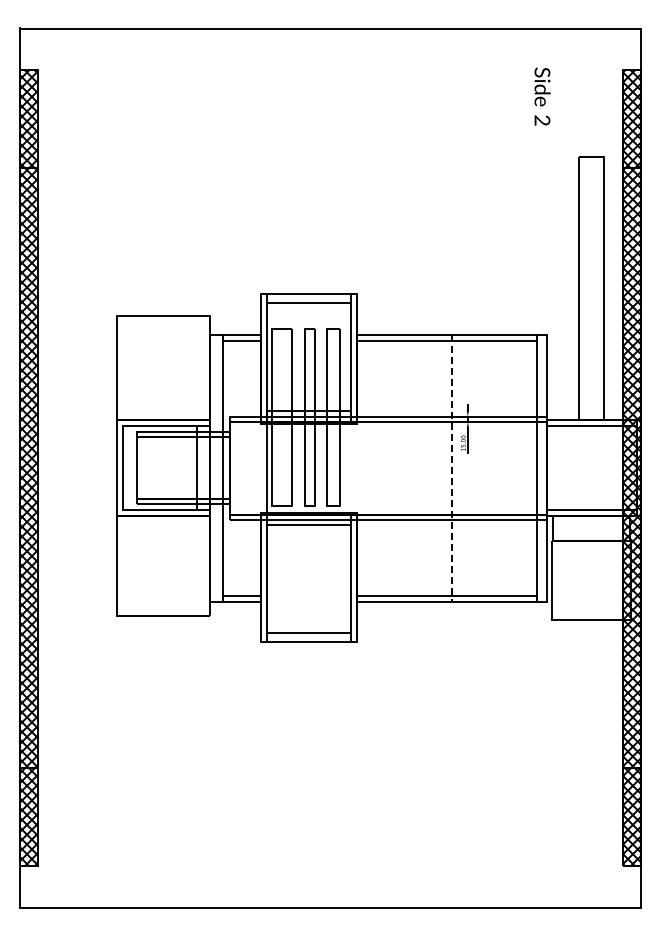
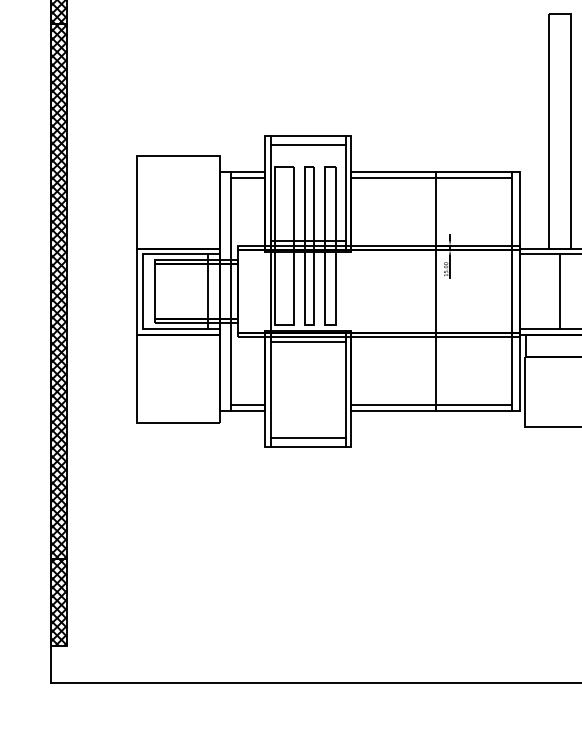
line: (451, 468) -> (435, 291), dashed -> solid
line: (591, 468) -> (560, 291), added

